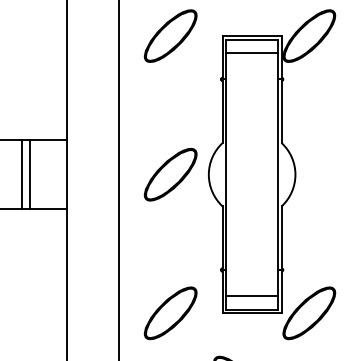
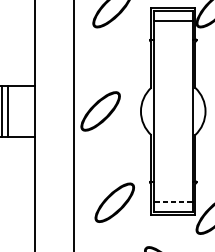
part: (170, 174) -> (100, 111), moved
line: (252, 296) -> (173, 202), solid -> dashed
part: (170, 313) -> (114, 202), moved

